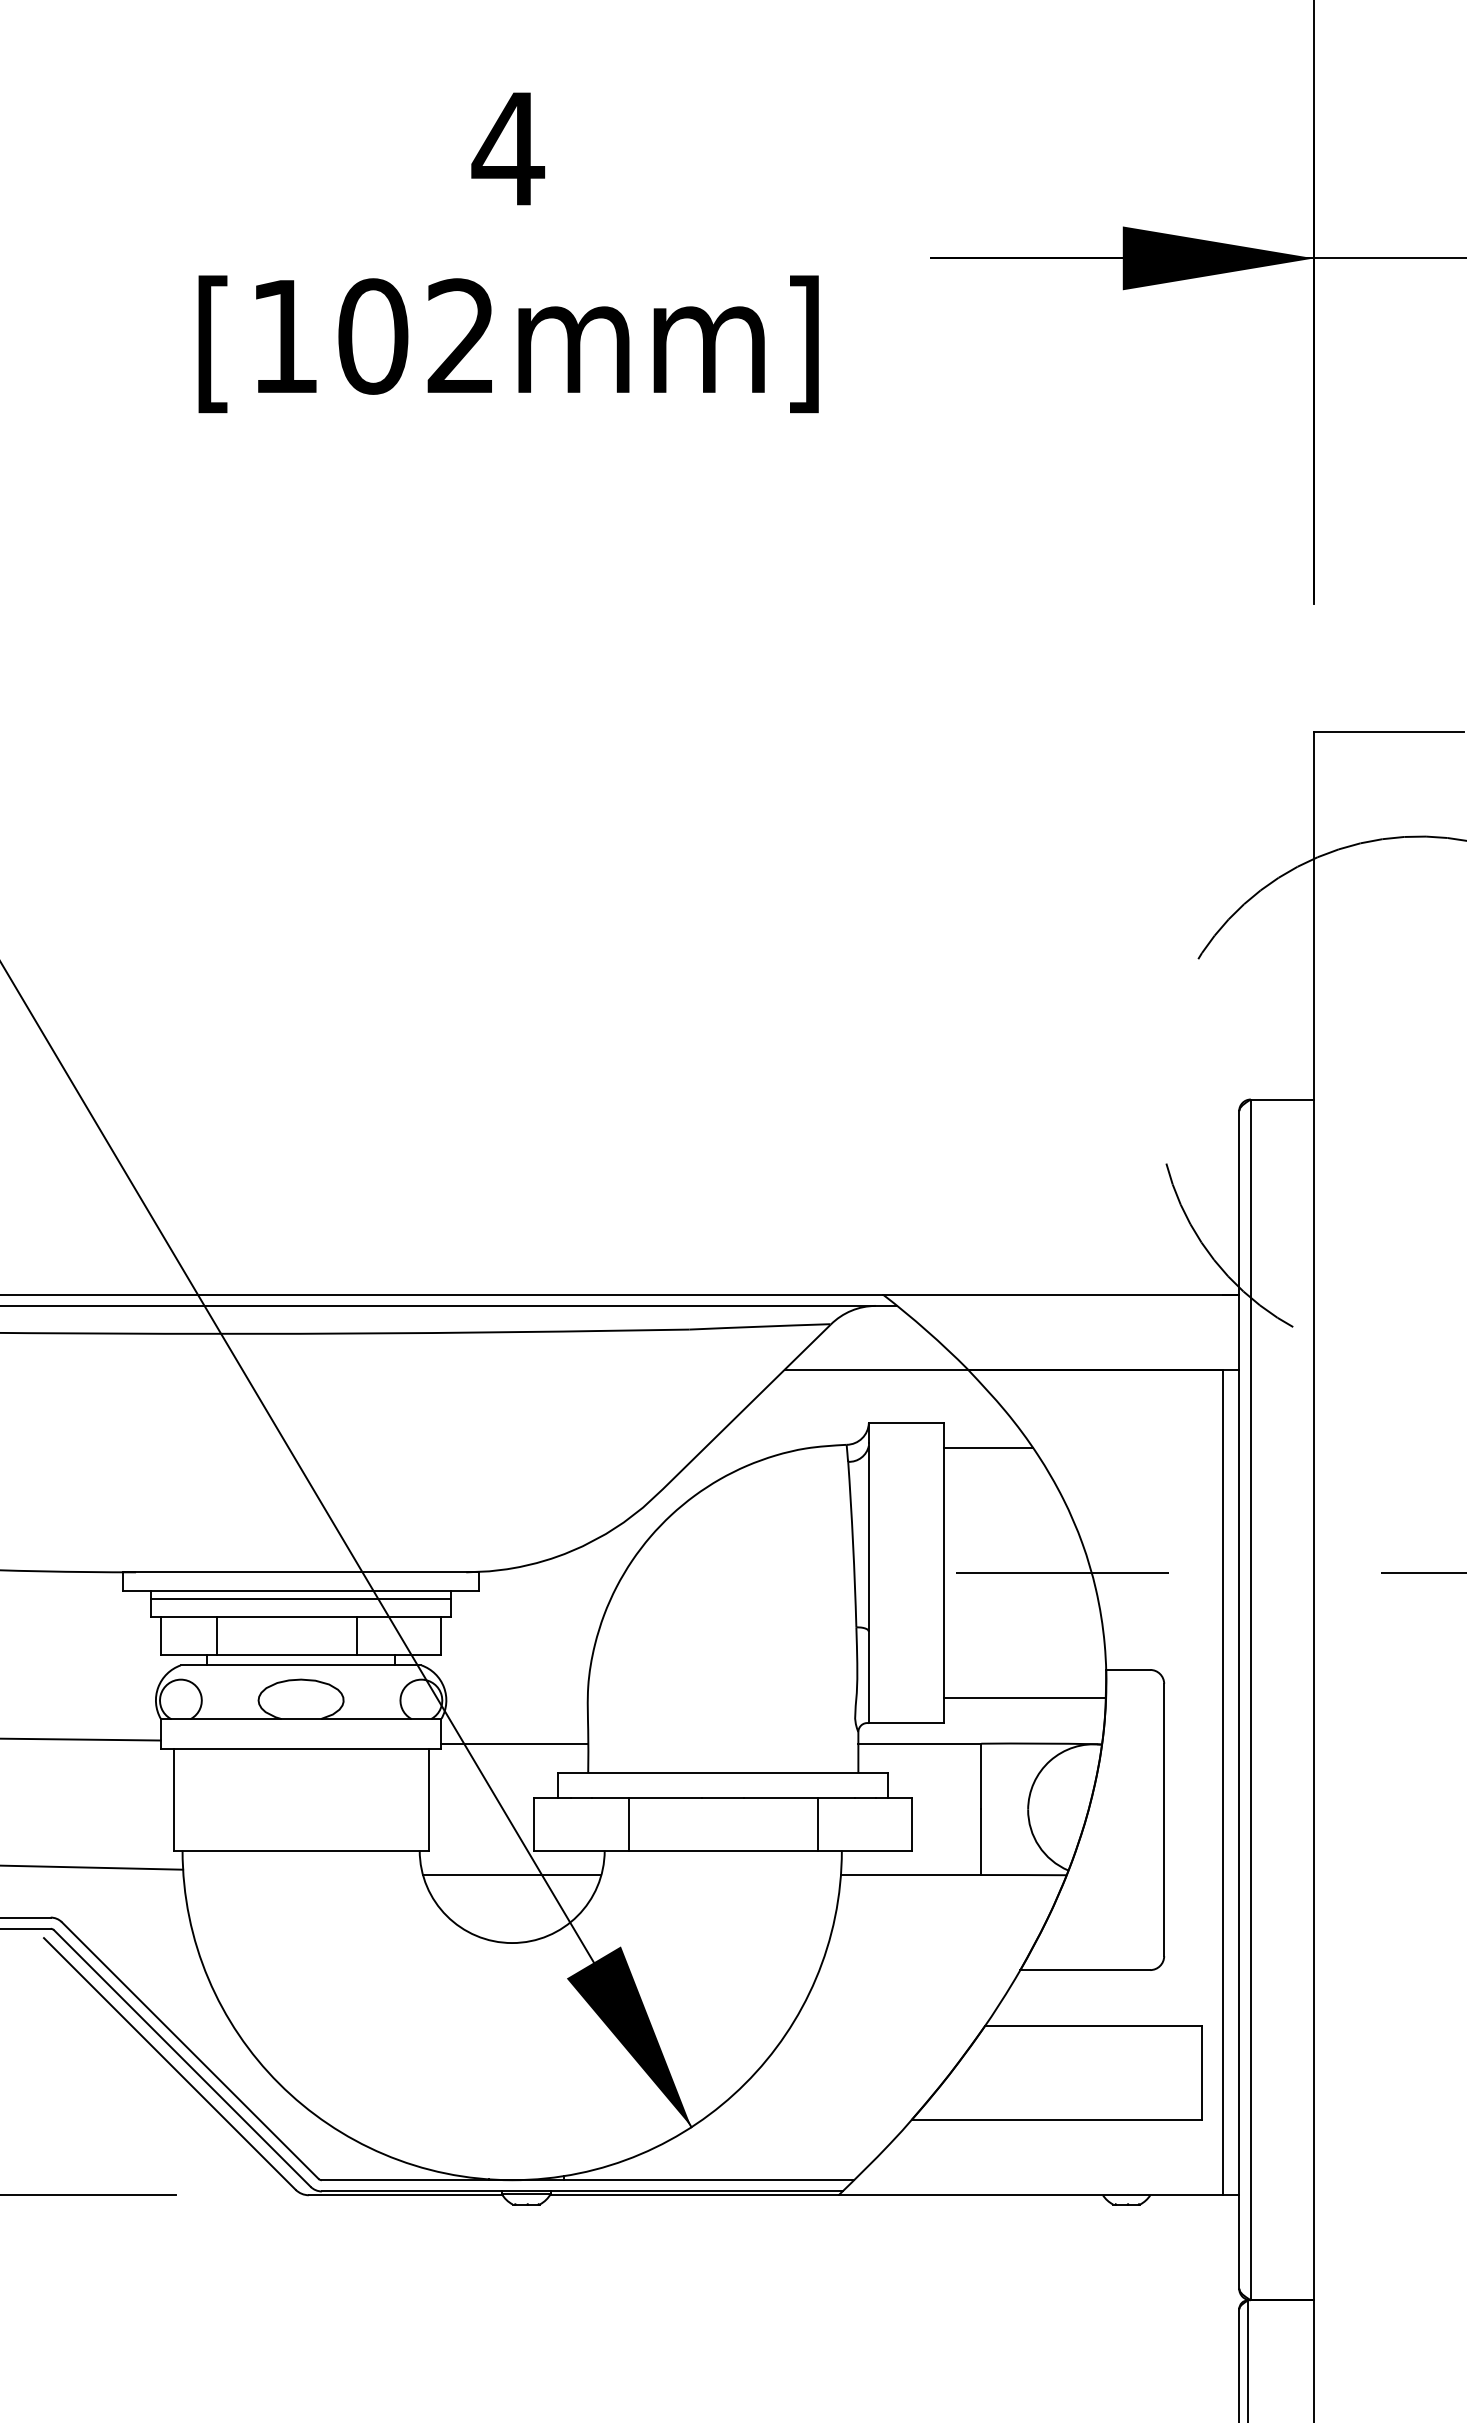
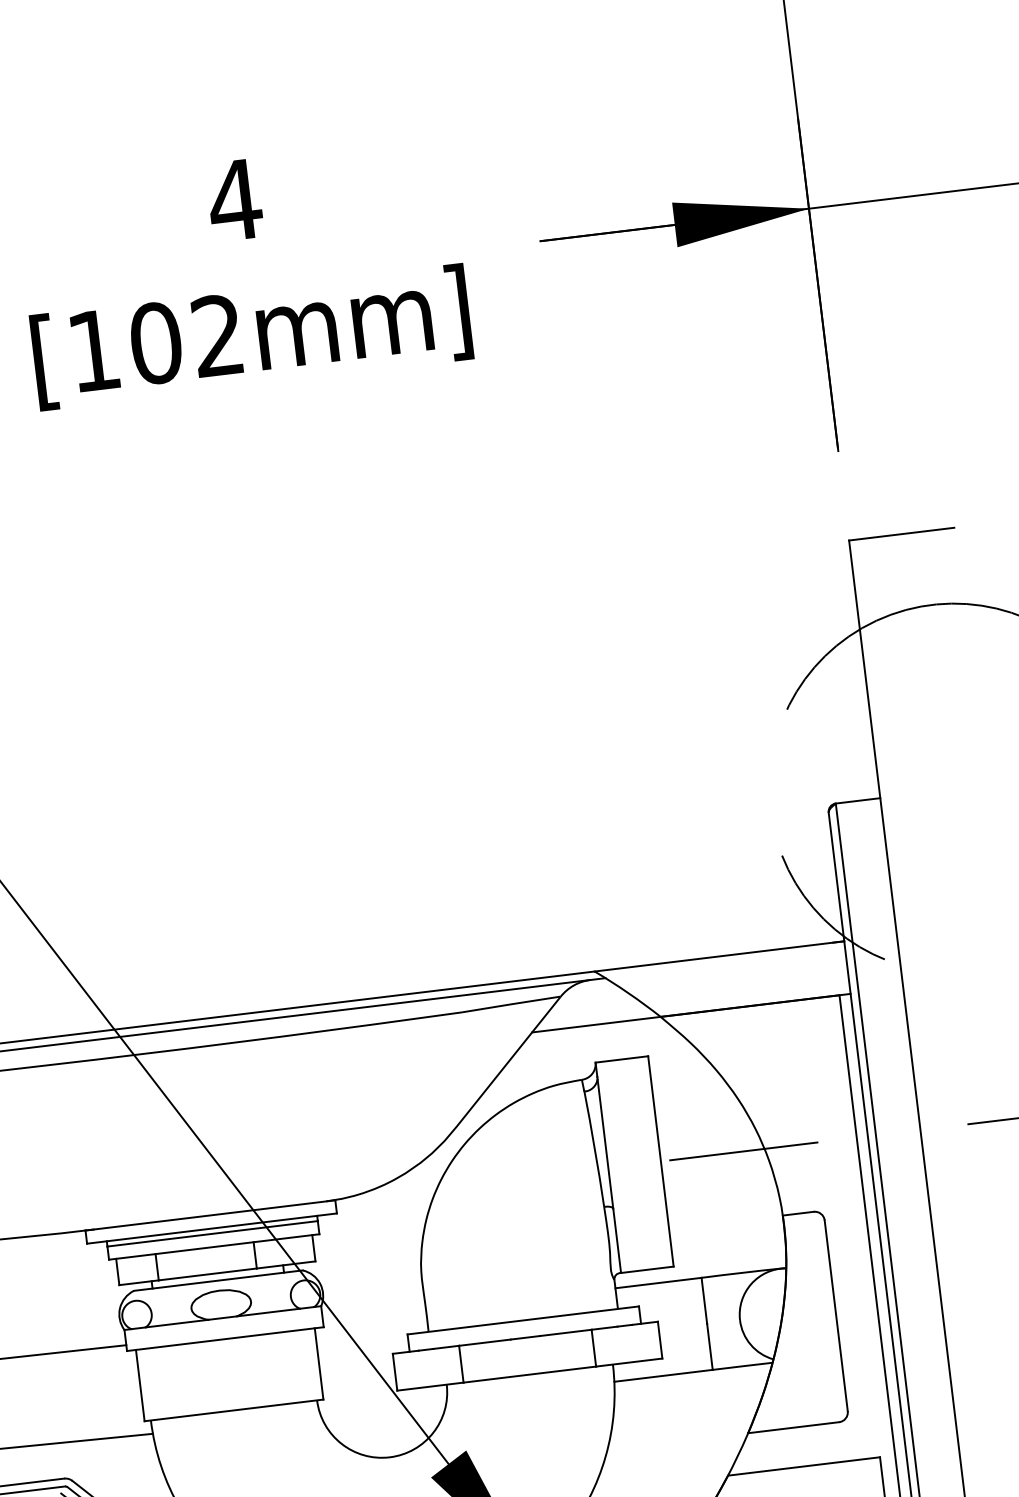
line: (988, 1448) -> (681, 1070), removed
line: (1024, 1697) -> (727, 1241), removed
line: (514, 1743) -> (374, 1317), removed
line: (512, 1875) -> (384, 1409), removed

